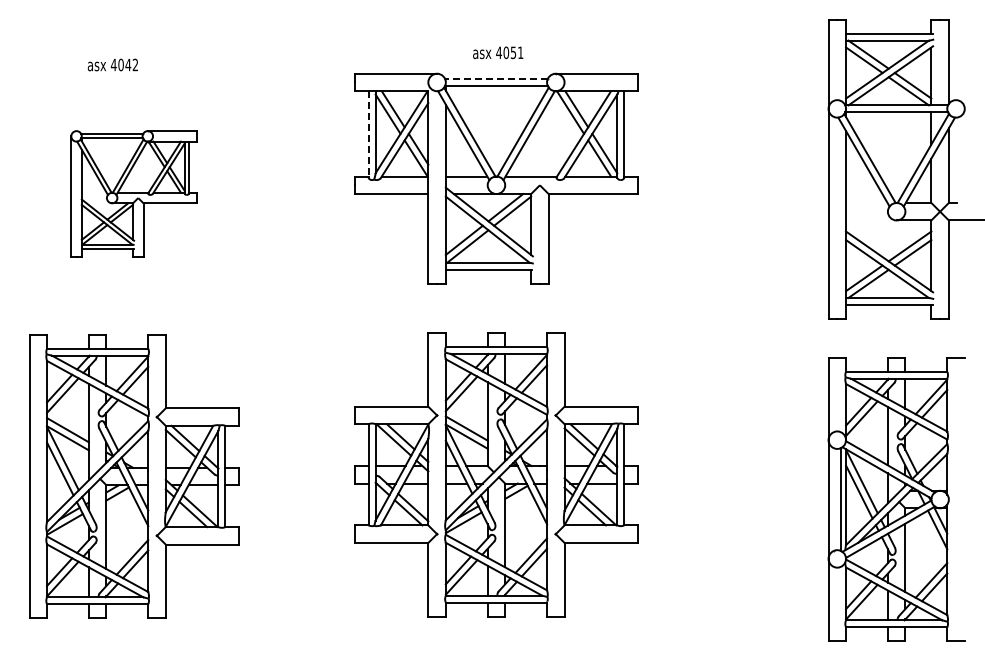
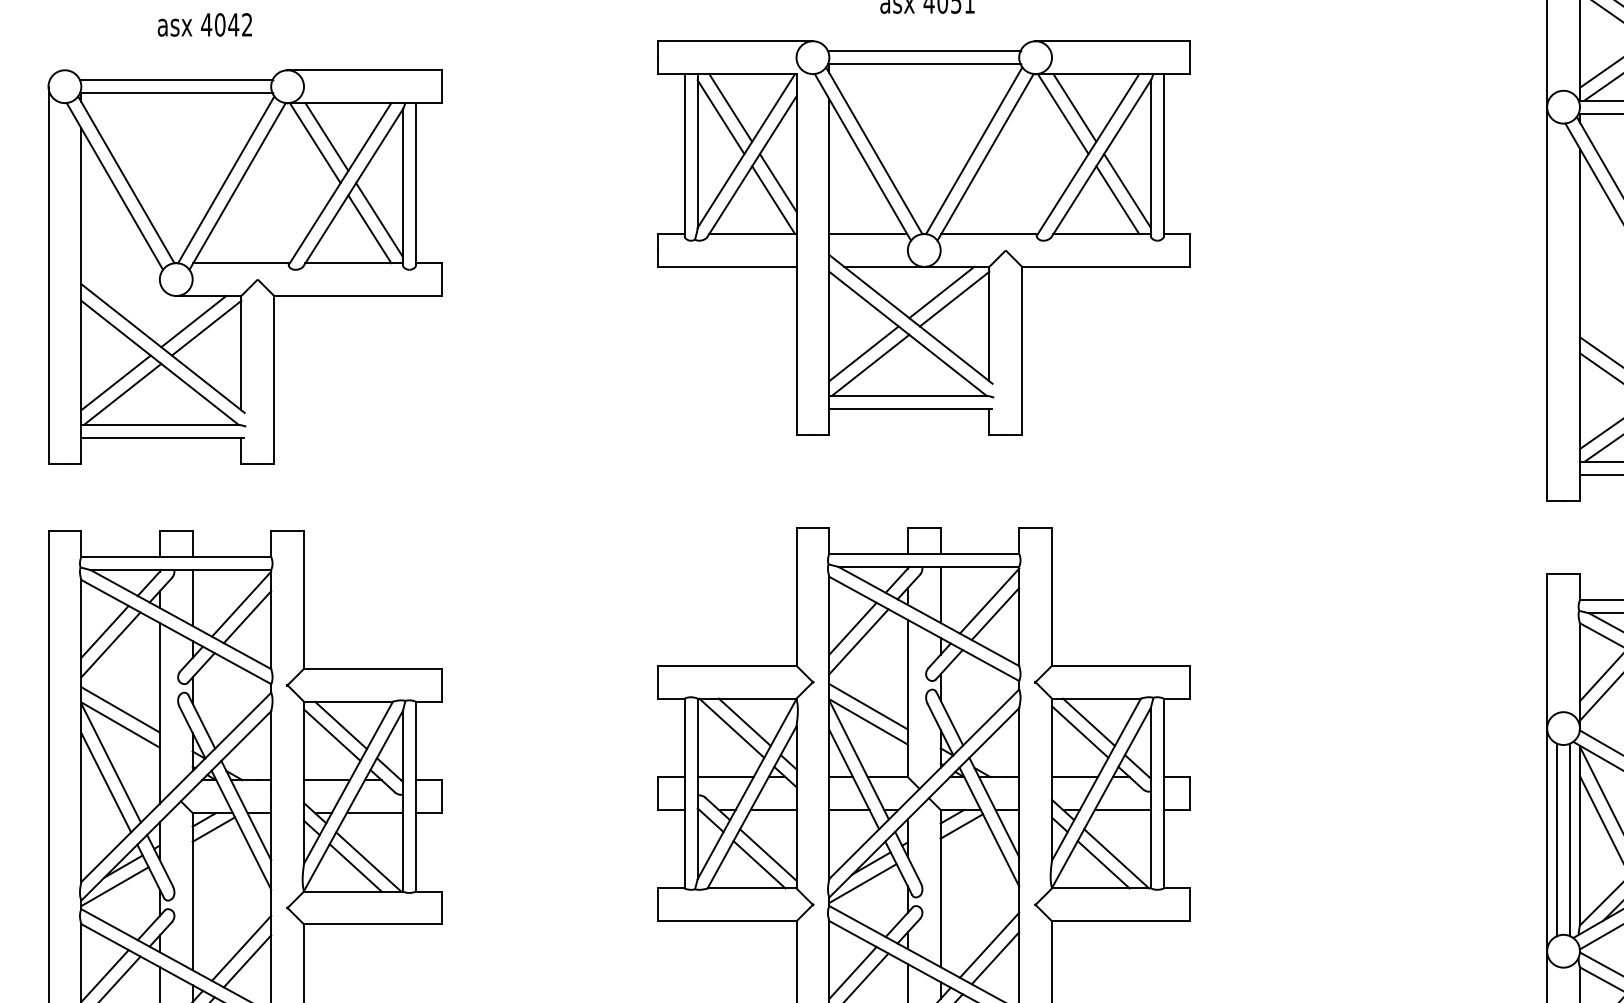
line: (495, 78) -> (922, 50), dashed -> solid
line: (368, 134) -> (684, 155), dashed -> solid
part: (133, 193) -> (243, 265), size x1.67
line: (833, 499) -> (1556, 839), added

